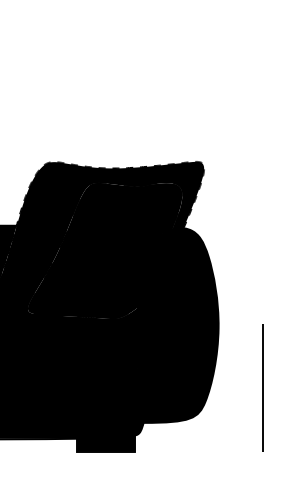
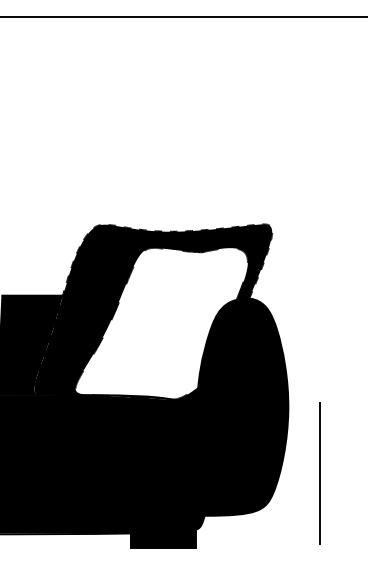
fill: (104, 250) -> (161, 323), removed
line: (262, 387) -> (319, 473), moved

